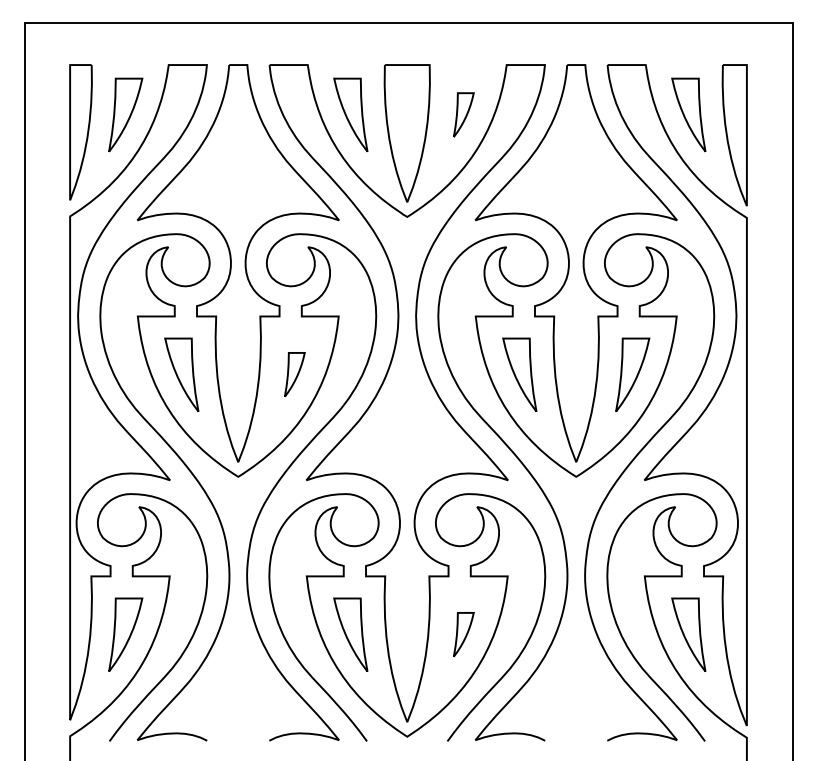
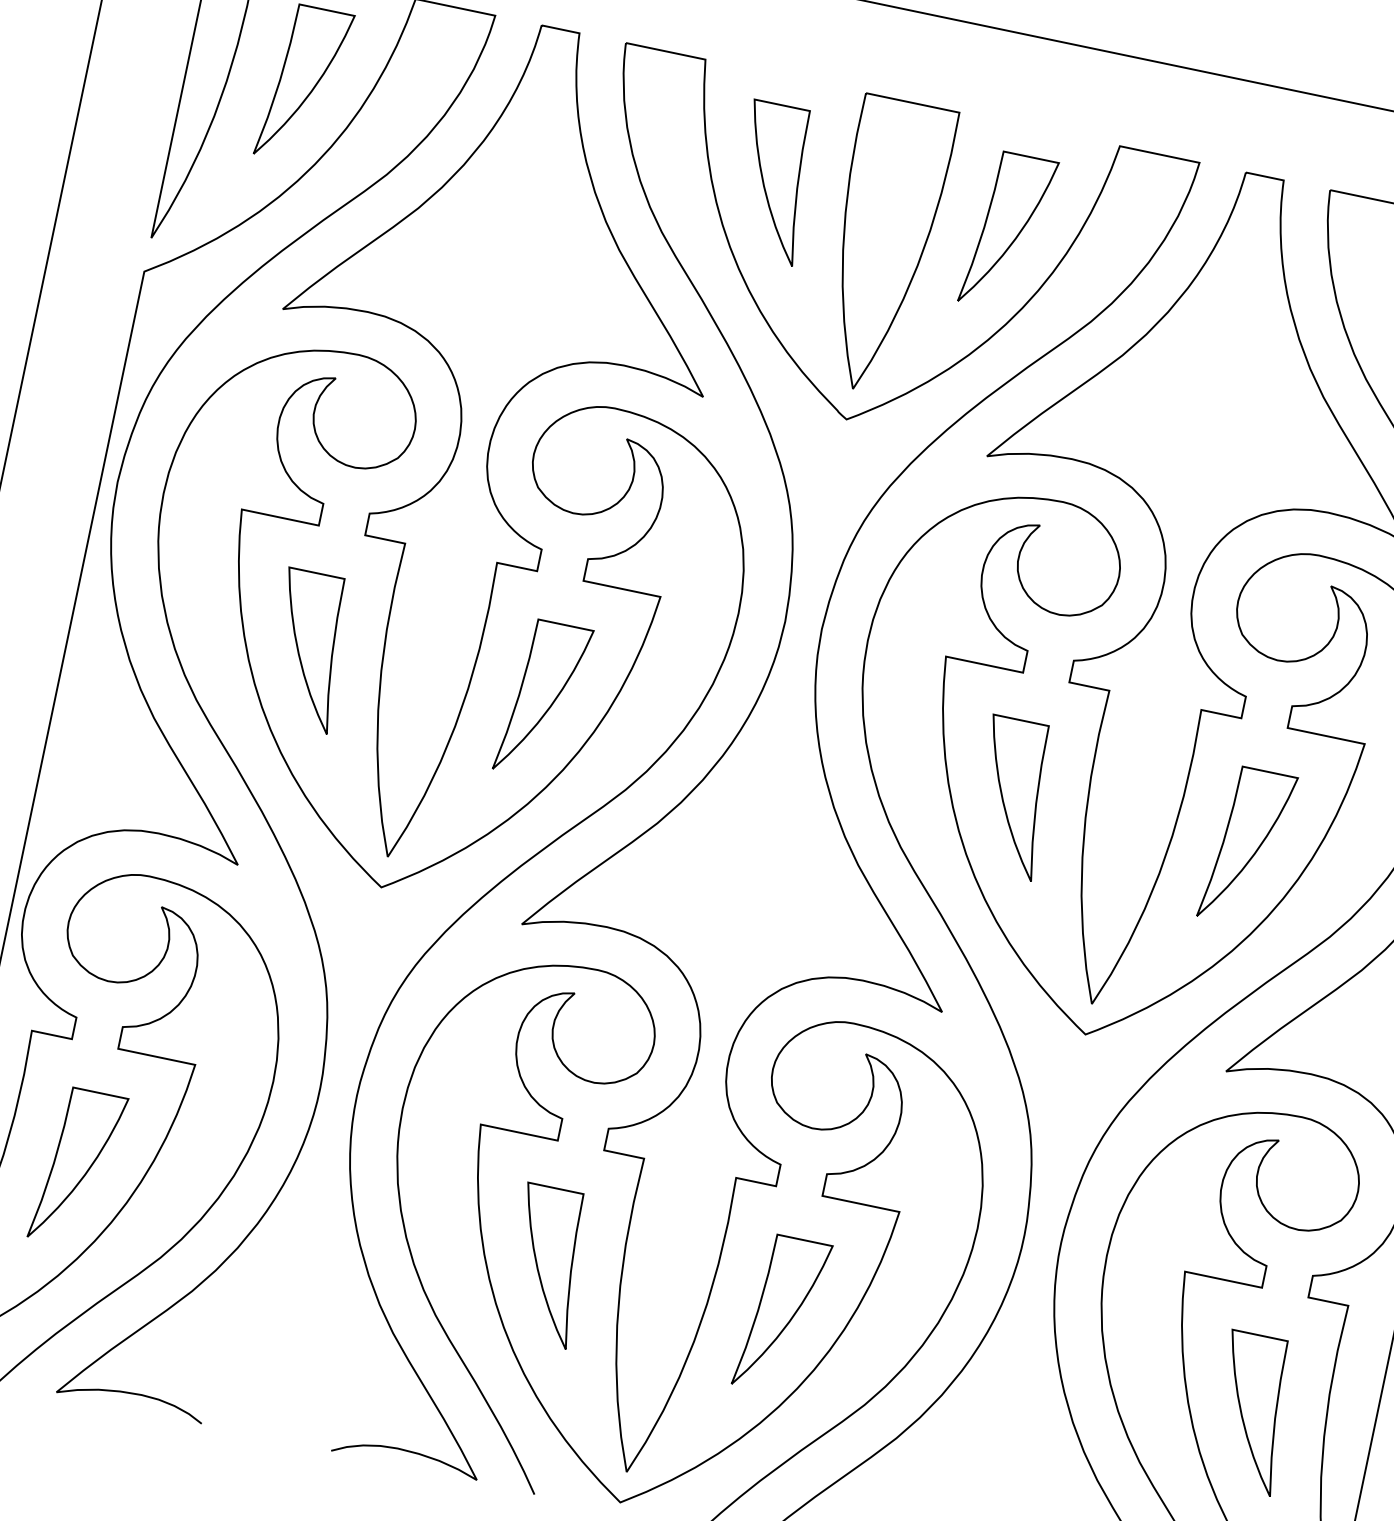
part: (463, 114) -> (1008, 230), size x1.67
part: (294, 374) -> (543, 698), size x1.67
part: (463, 634) -> (781, 1313), size x1.67

